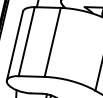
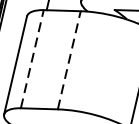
line: (26, 41) -> (31, 58), solid -> dashed
line: (52, 41) -> (68, 58), solid -> dashed

